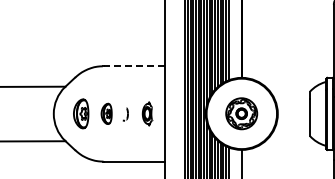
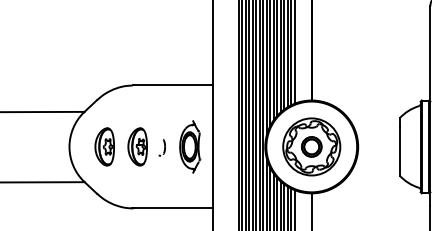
line: (134, 66) -> (173, 85), dashed -> solid
part: (106, 113) -> (137, 146), size x1.43
part: (147, 113) -> (190, 146), size x1.67
part: (241, 113) -> (311, 146), size x1.43

